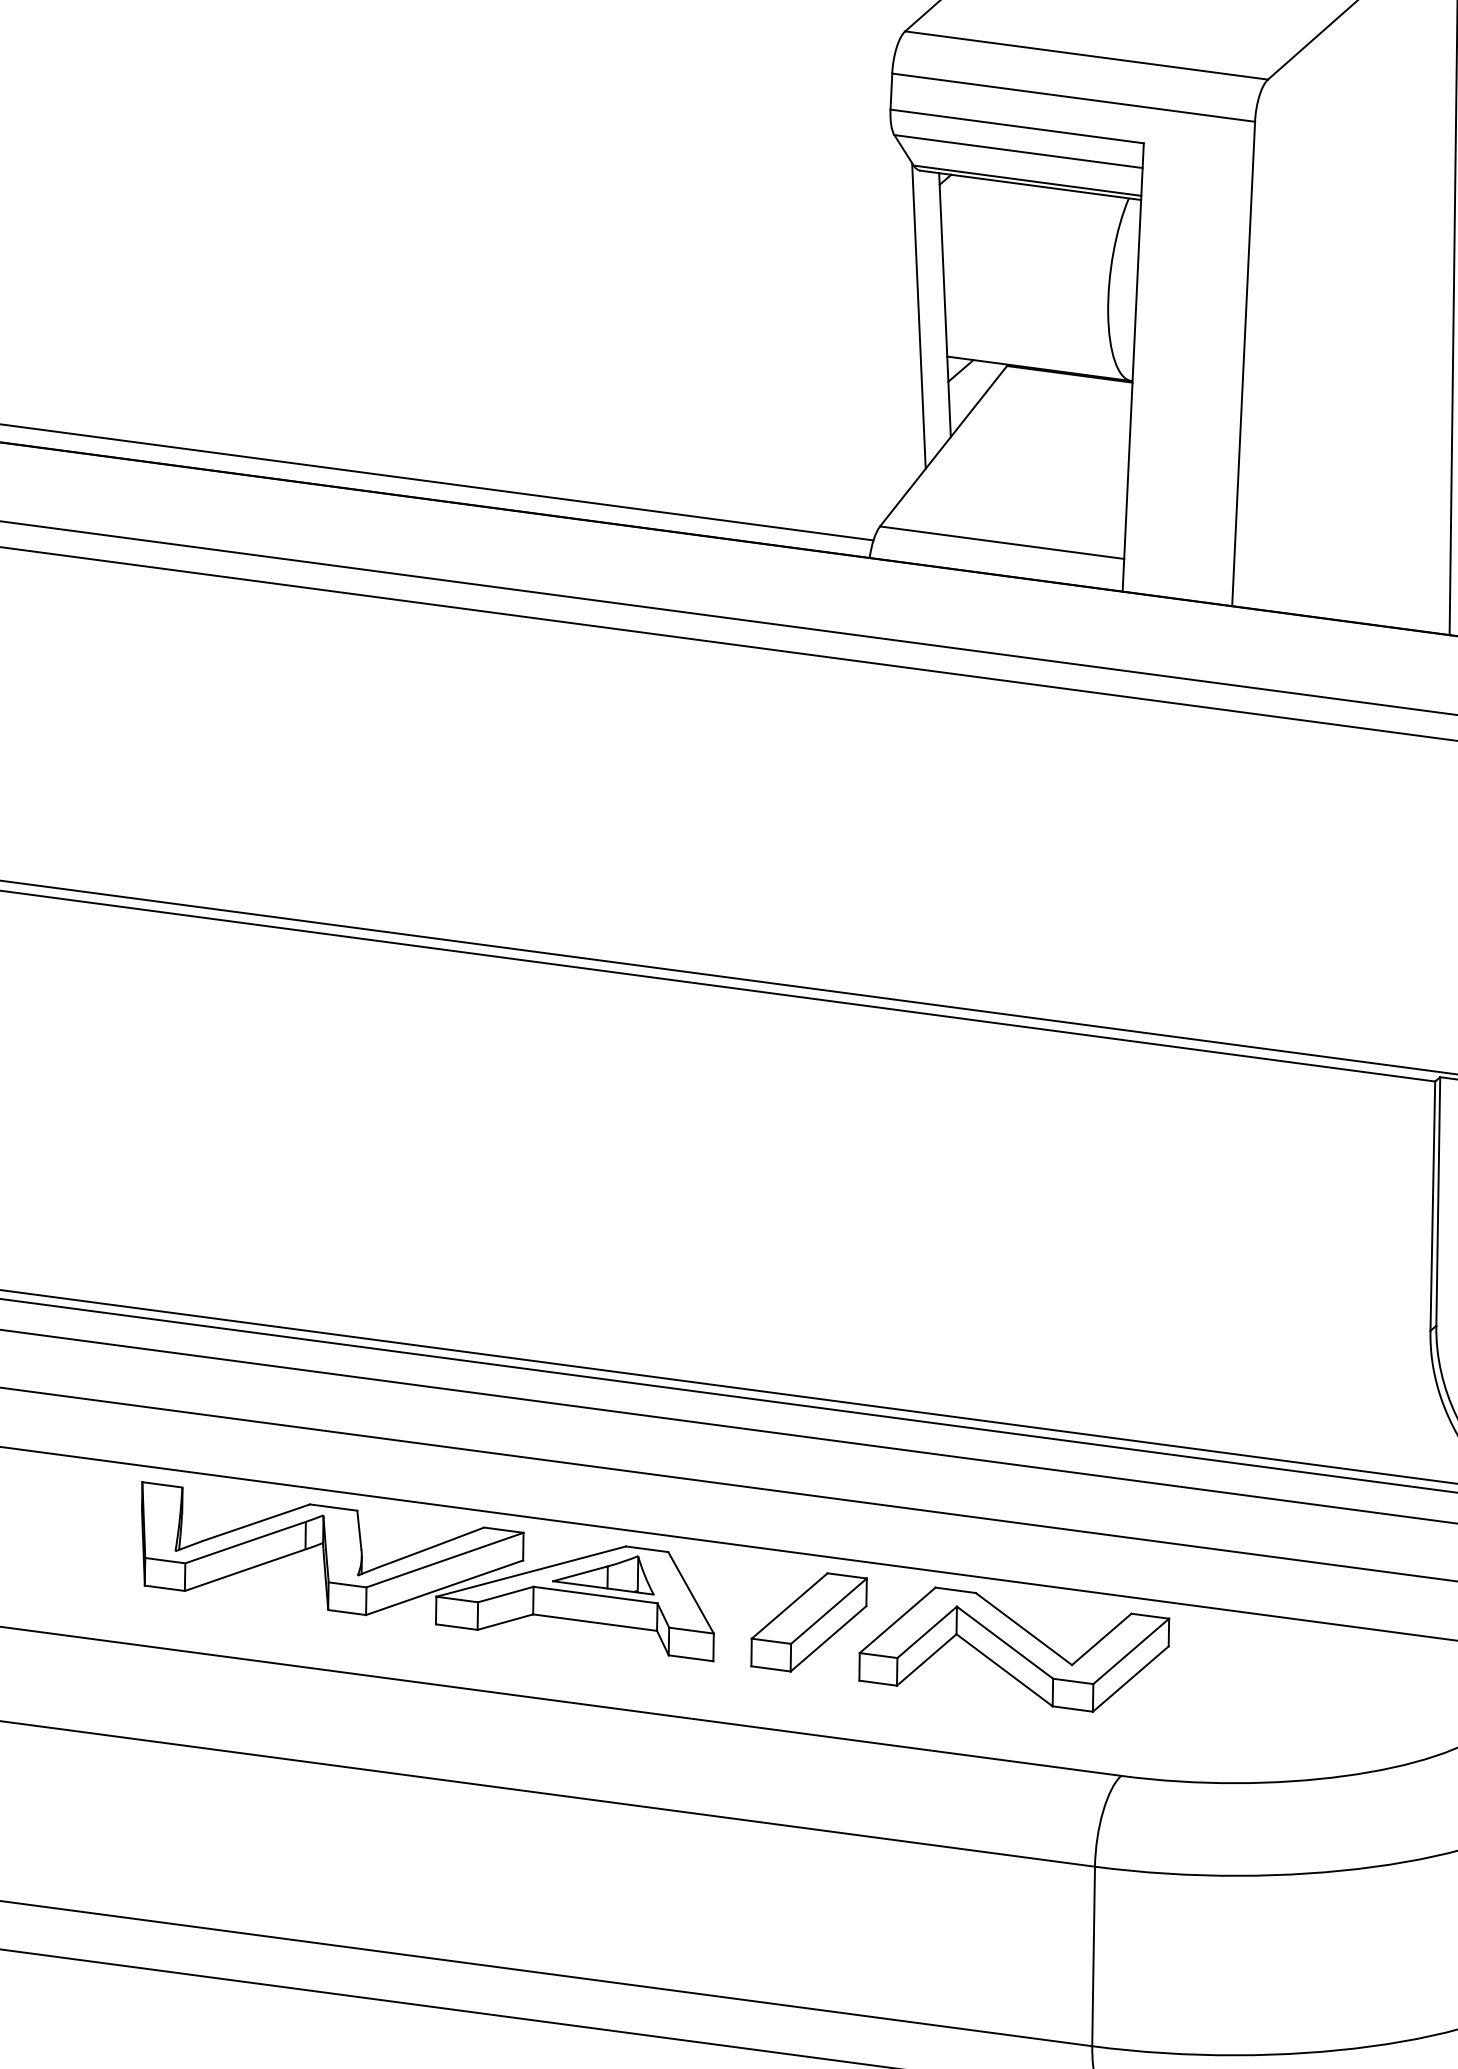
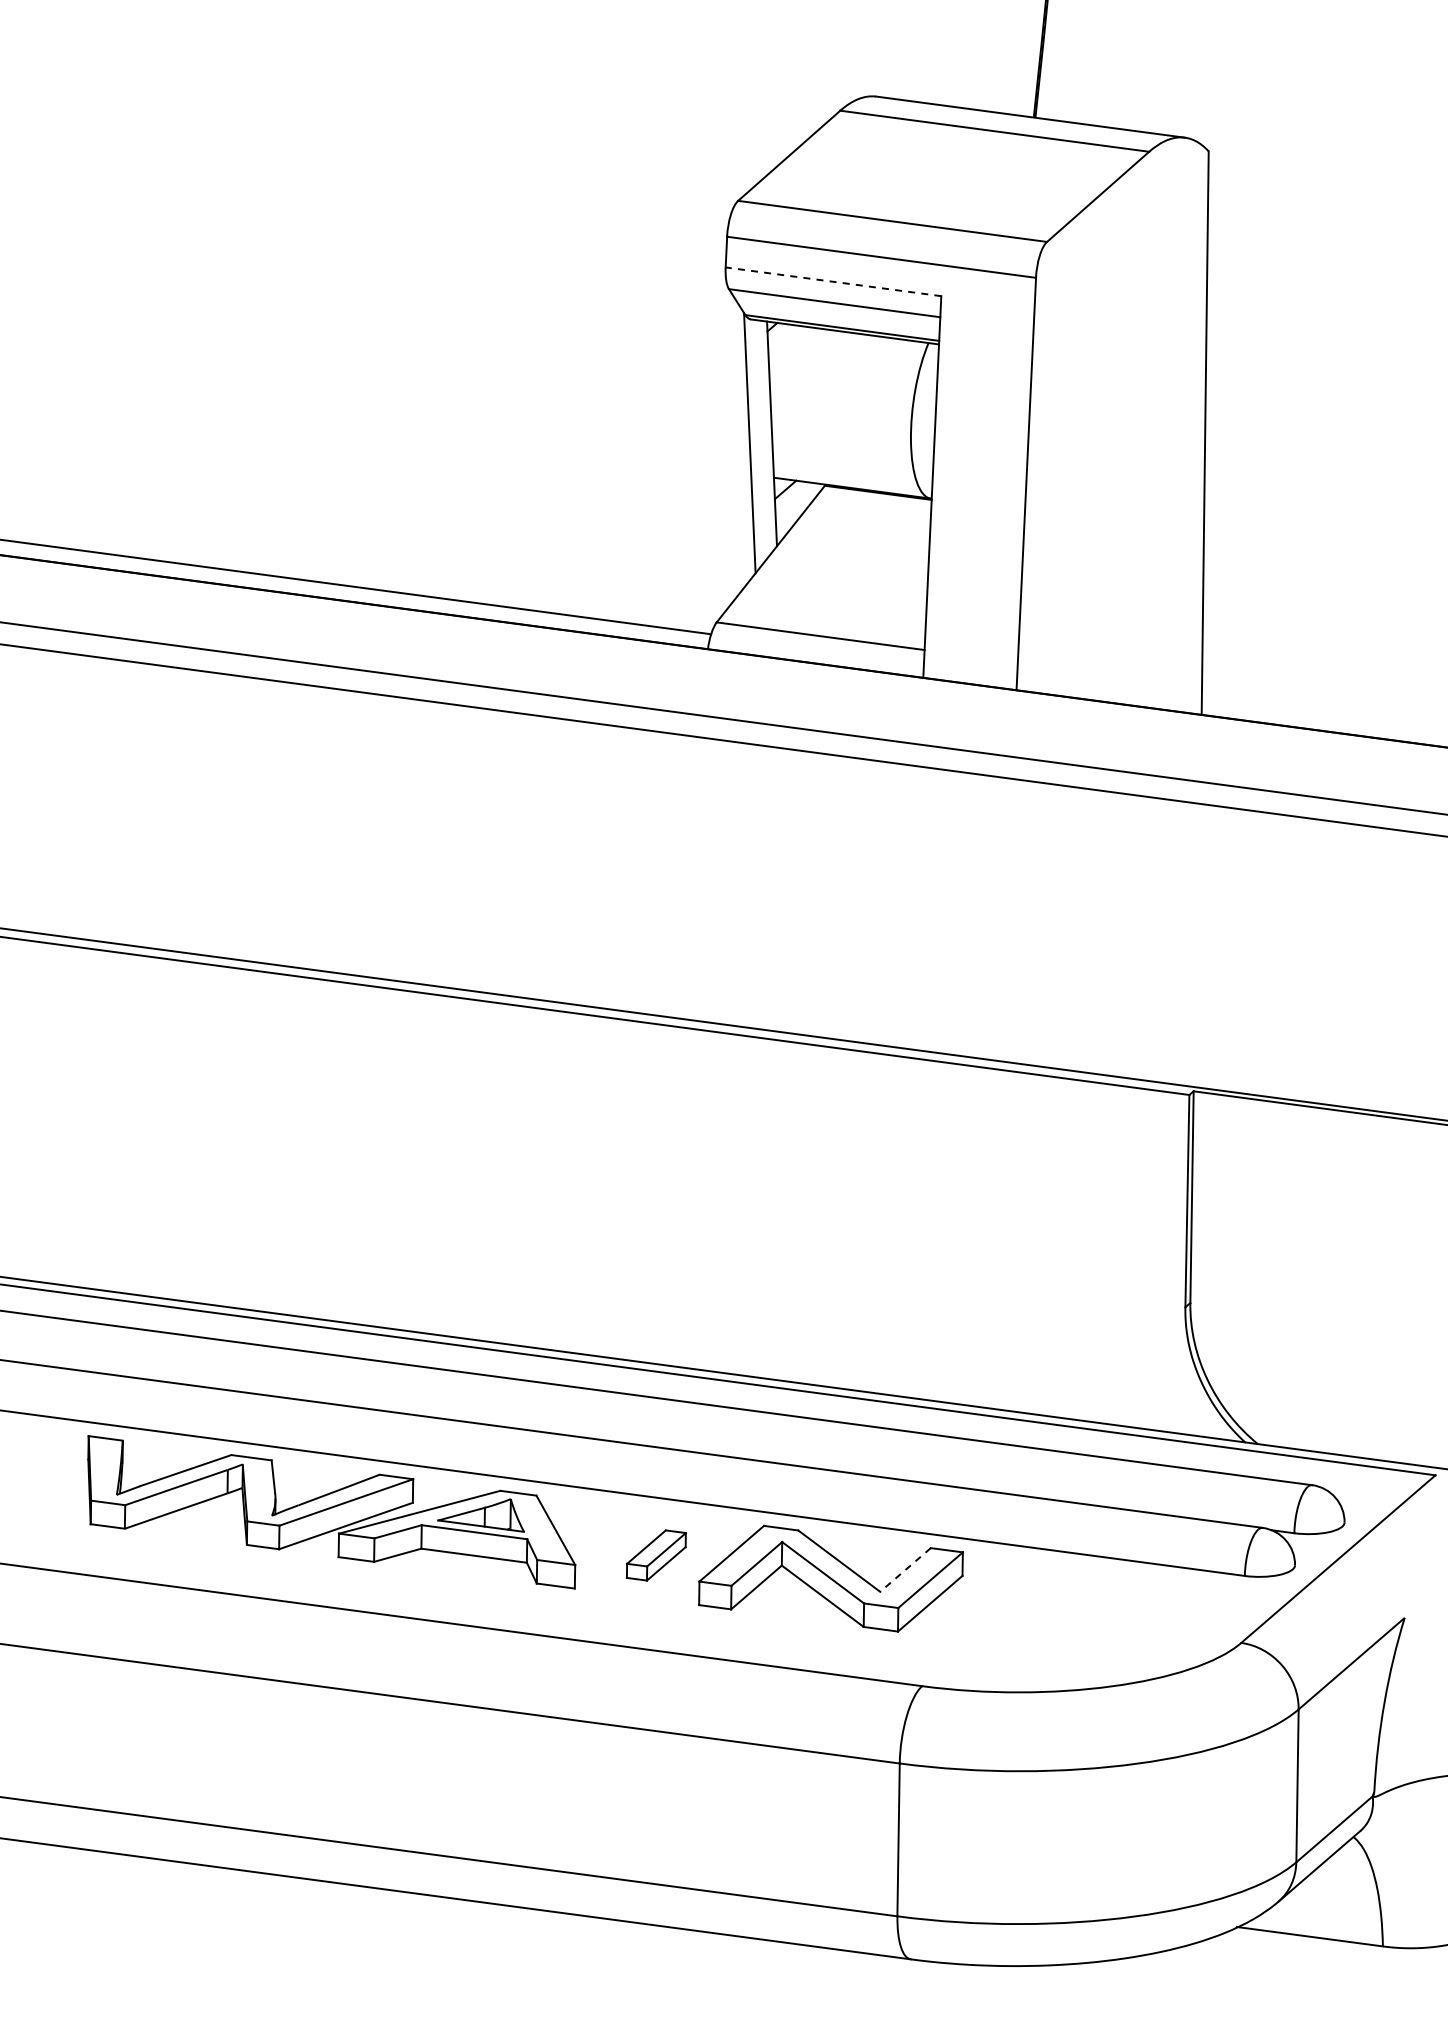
line: (1017, 126) -> (833, 281), solid -> dashed
part: (809, 1622) -> (656, 1555), size x0.6
line: (1101, 1640) -> (905, 1570), solid -> dashed

